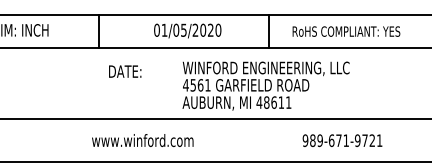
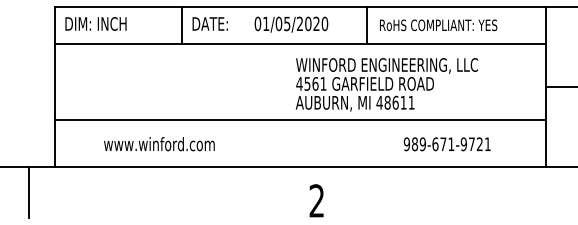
text: (187, 30) -> (291, 24), moved
text: (346, 31) -> (438, 25), moved
text: (124, 71) -> (209, 23), moved
text: (265, 85) -> (386, 84), moved
text: (142, 140) -> (159, 144), moved

